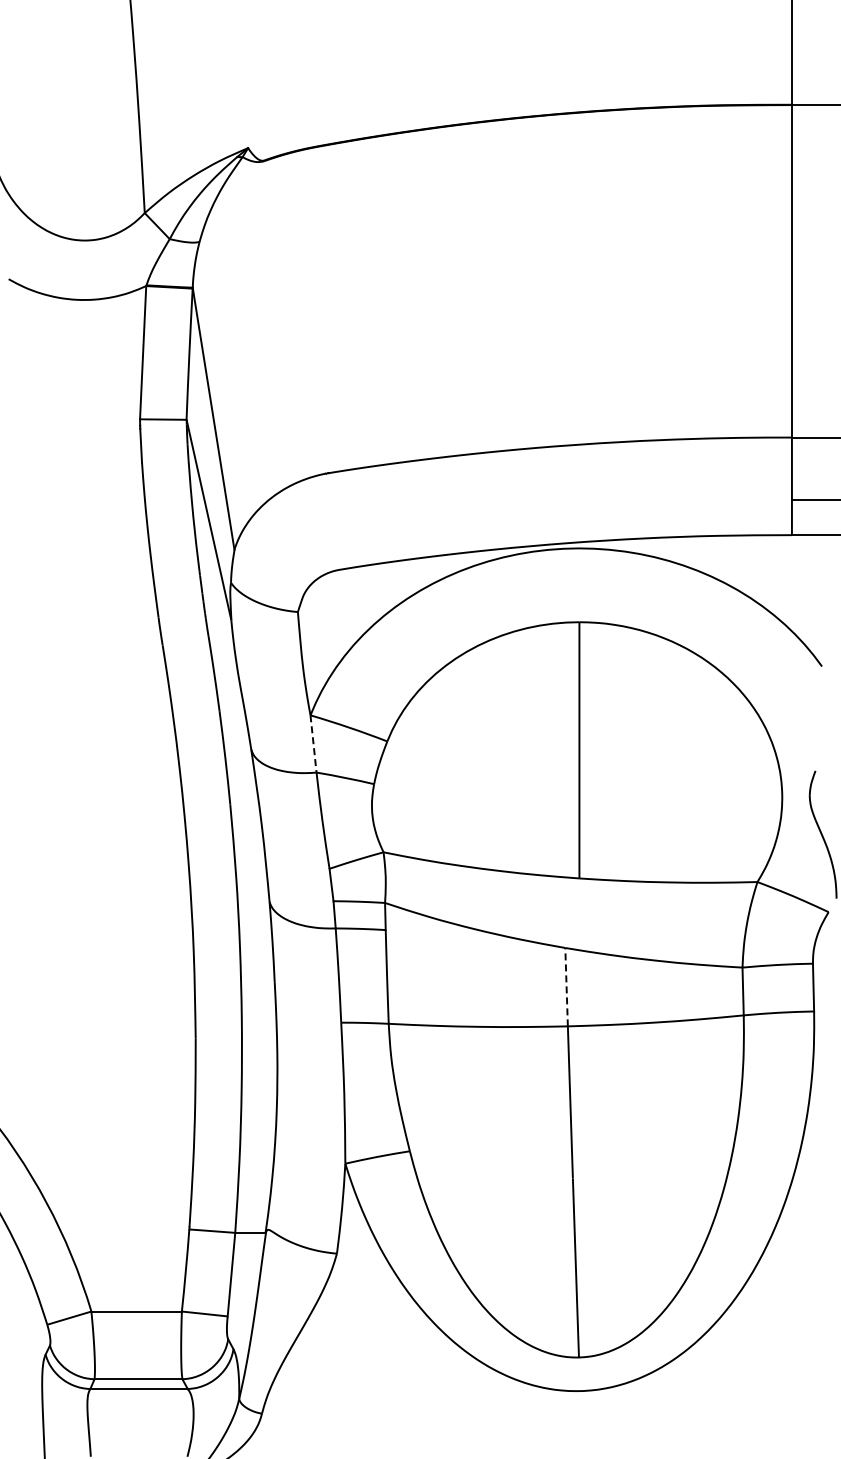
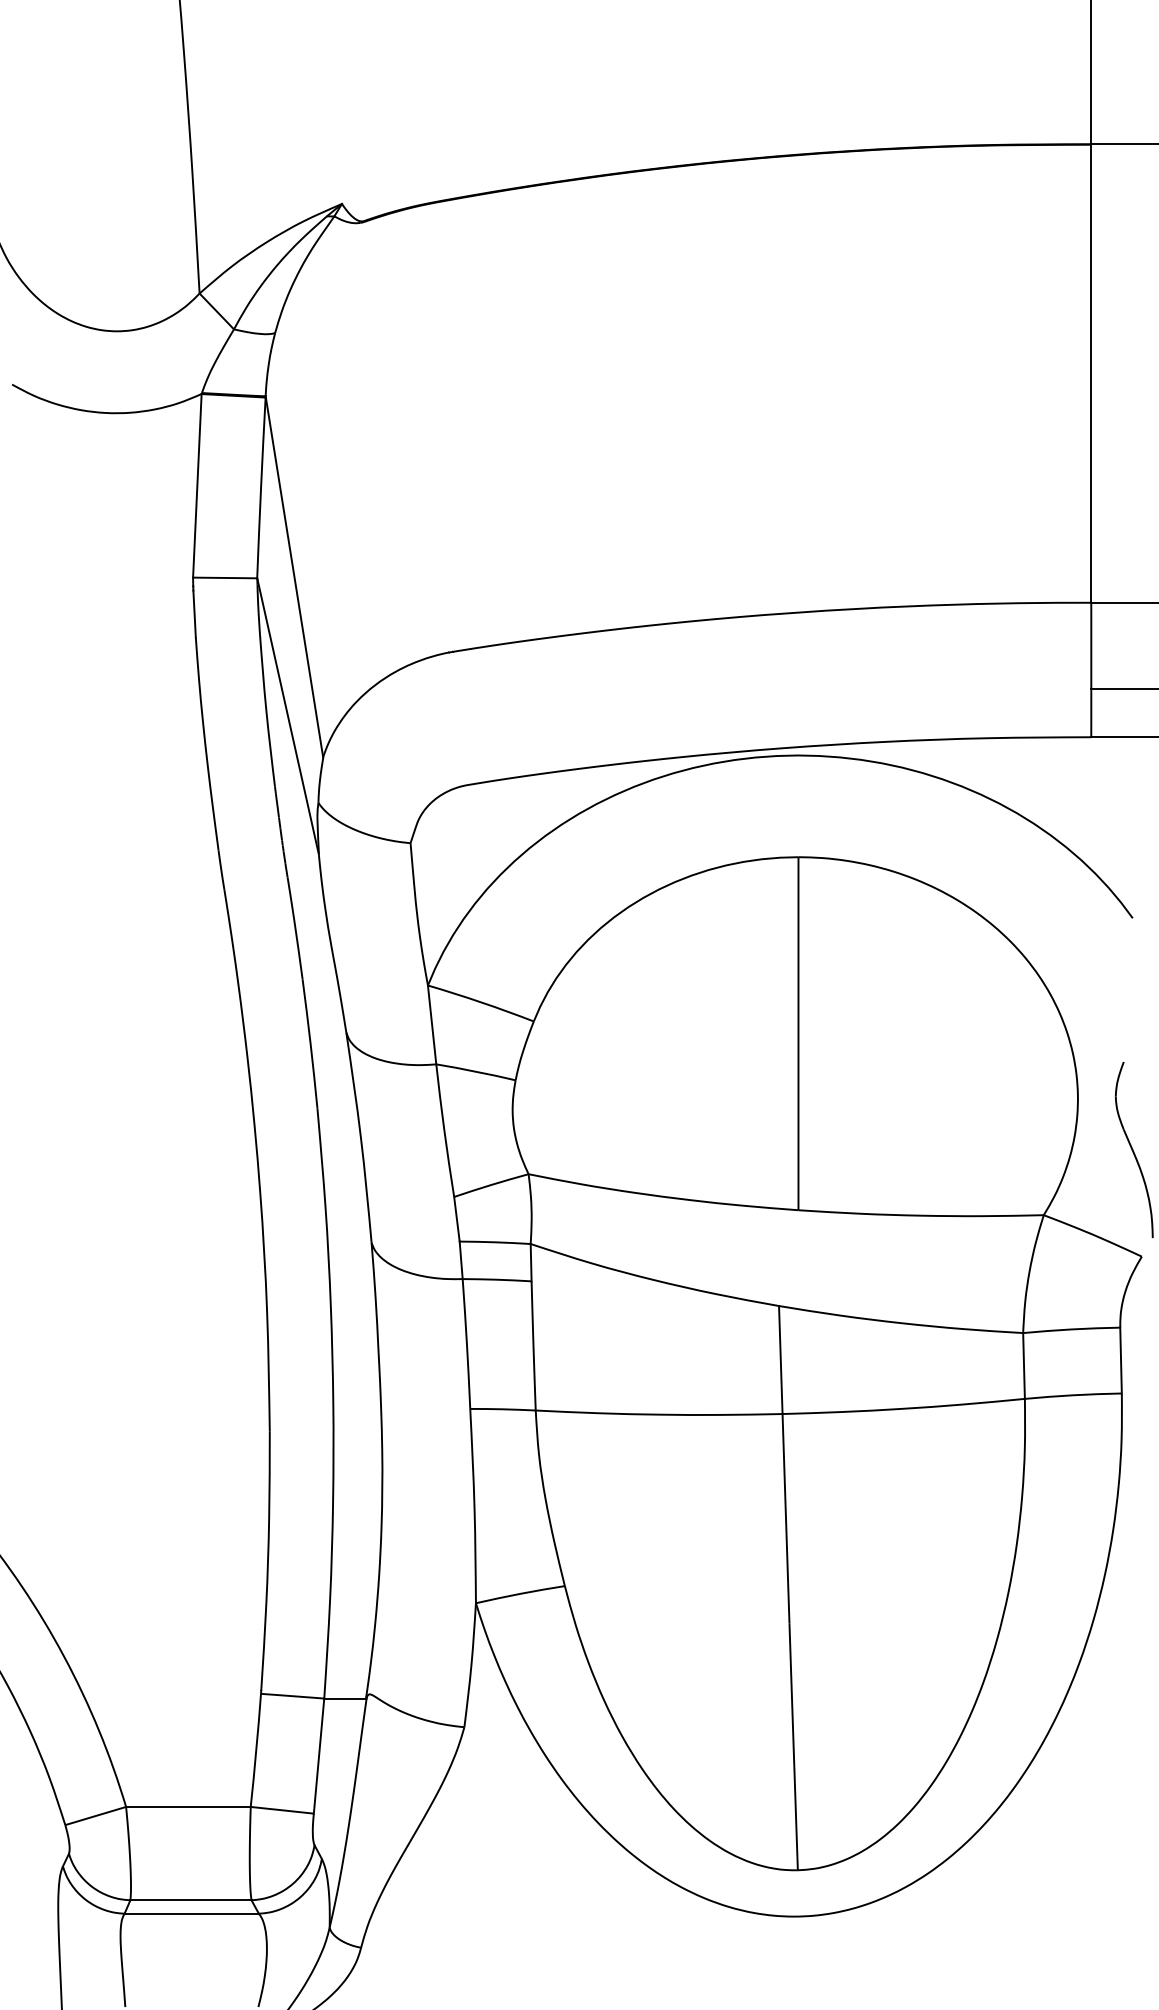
line: (313, 743) -> (432, 1024), dashed -> solid
line: (566, 986) -> (780, 1359), dashed -> solid

